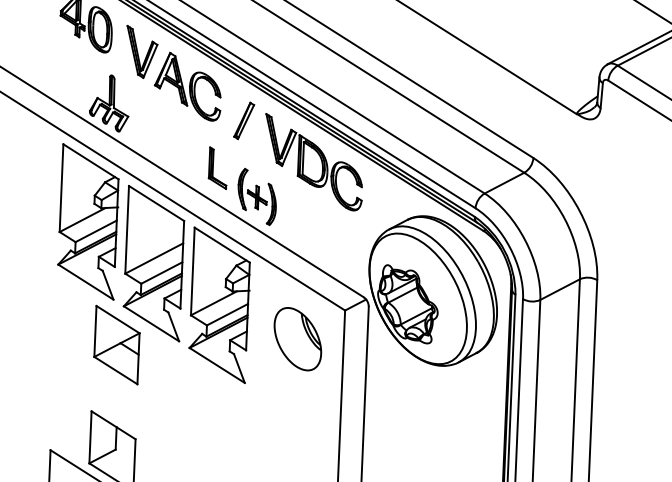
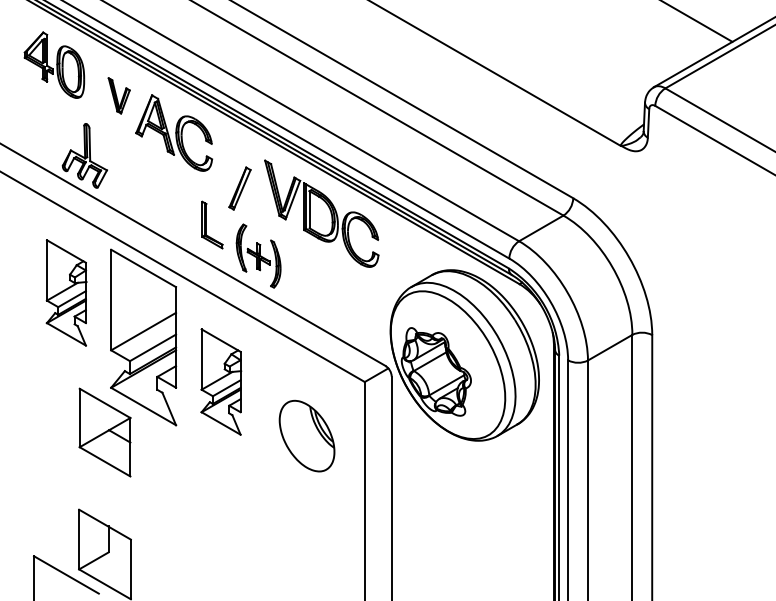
part: (140, 51) -> (118, 95), size x0.6
part: (243, 120) -> (239, 188), moved
part: (88, 221) -> (66, 292), size x0.6
part: (220, 304) -> (221, 381), size x0.6
part: (297, 338) -> (306, 435), moved

